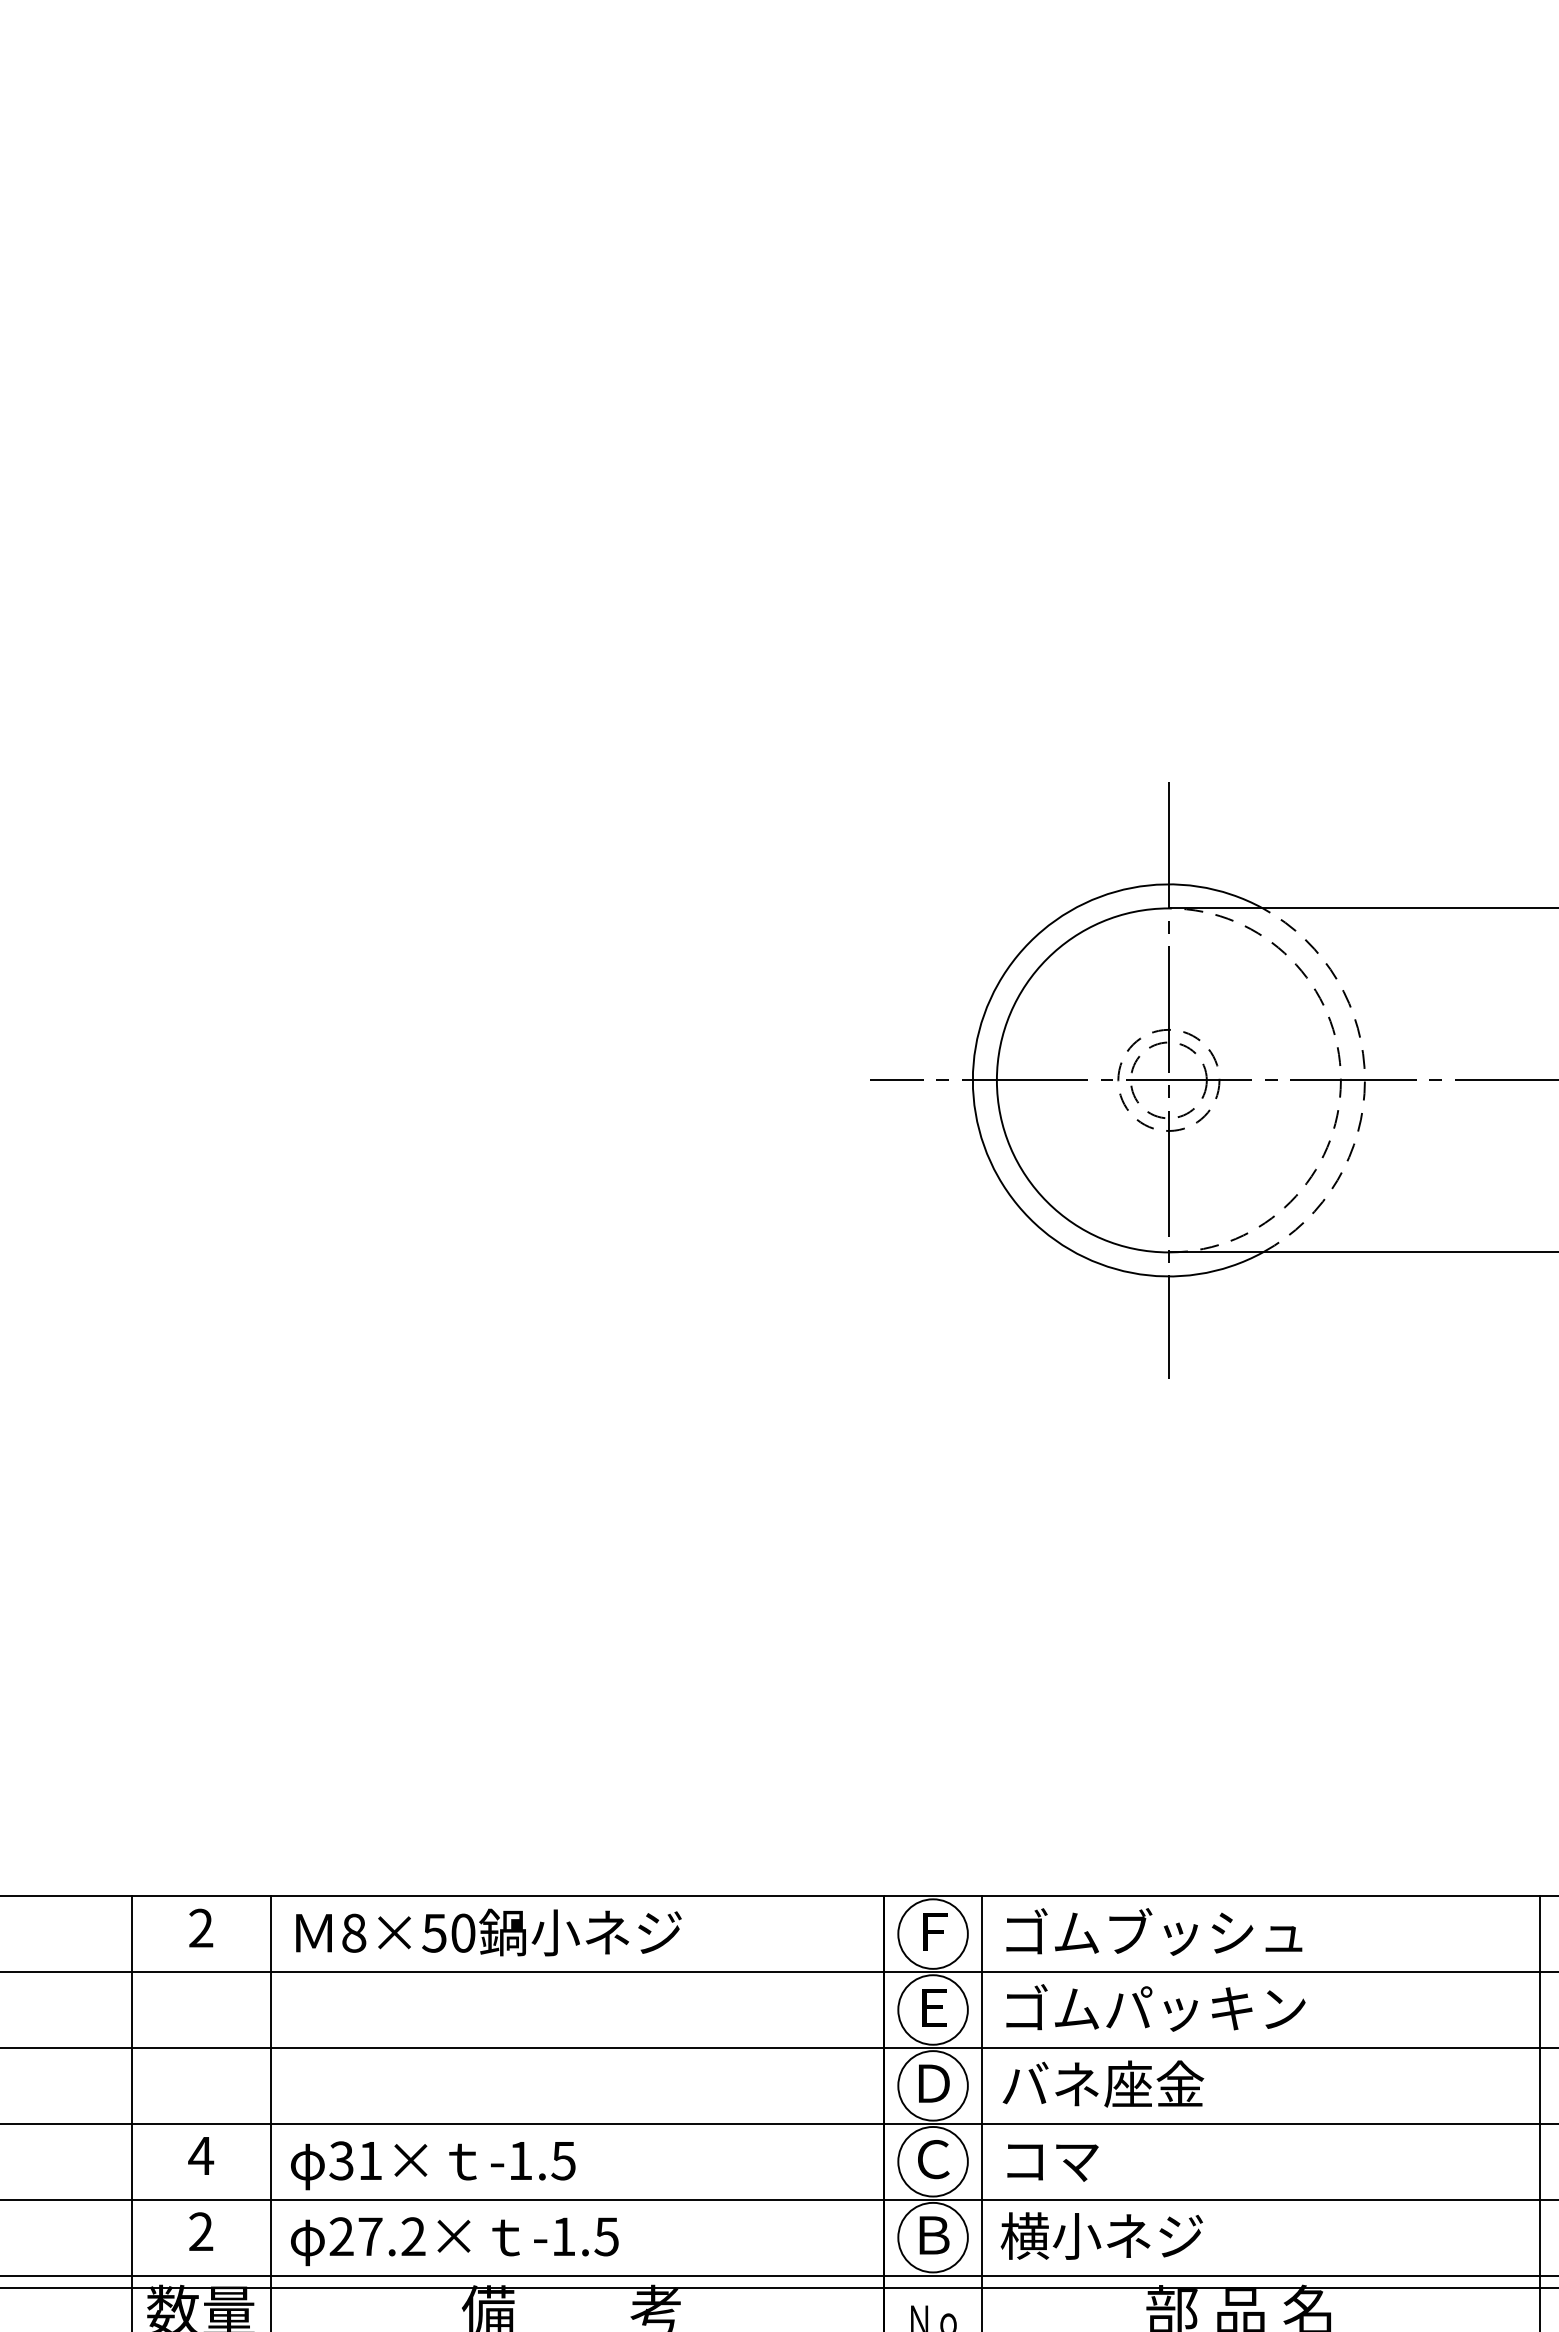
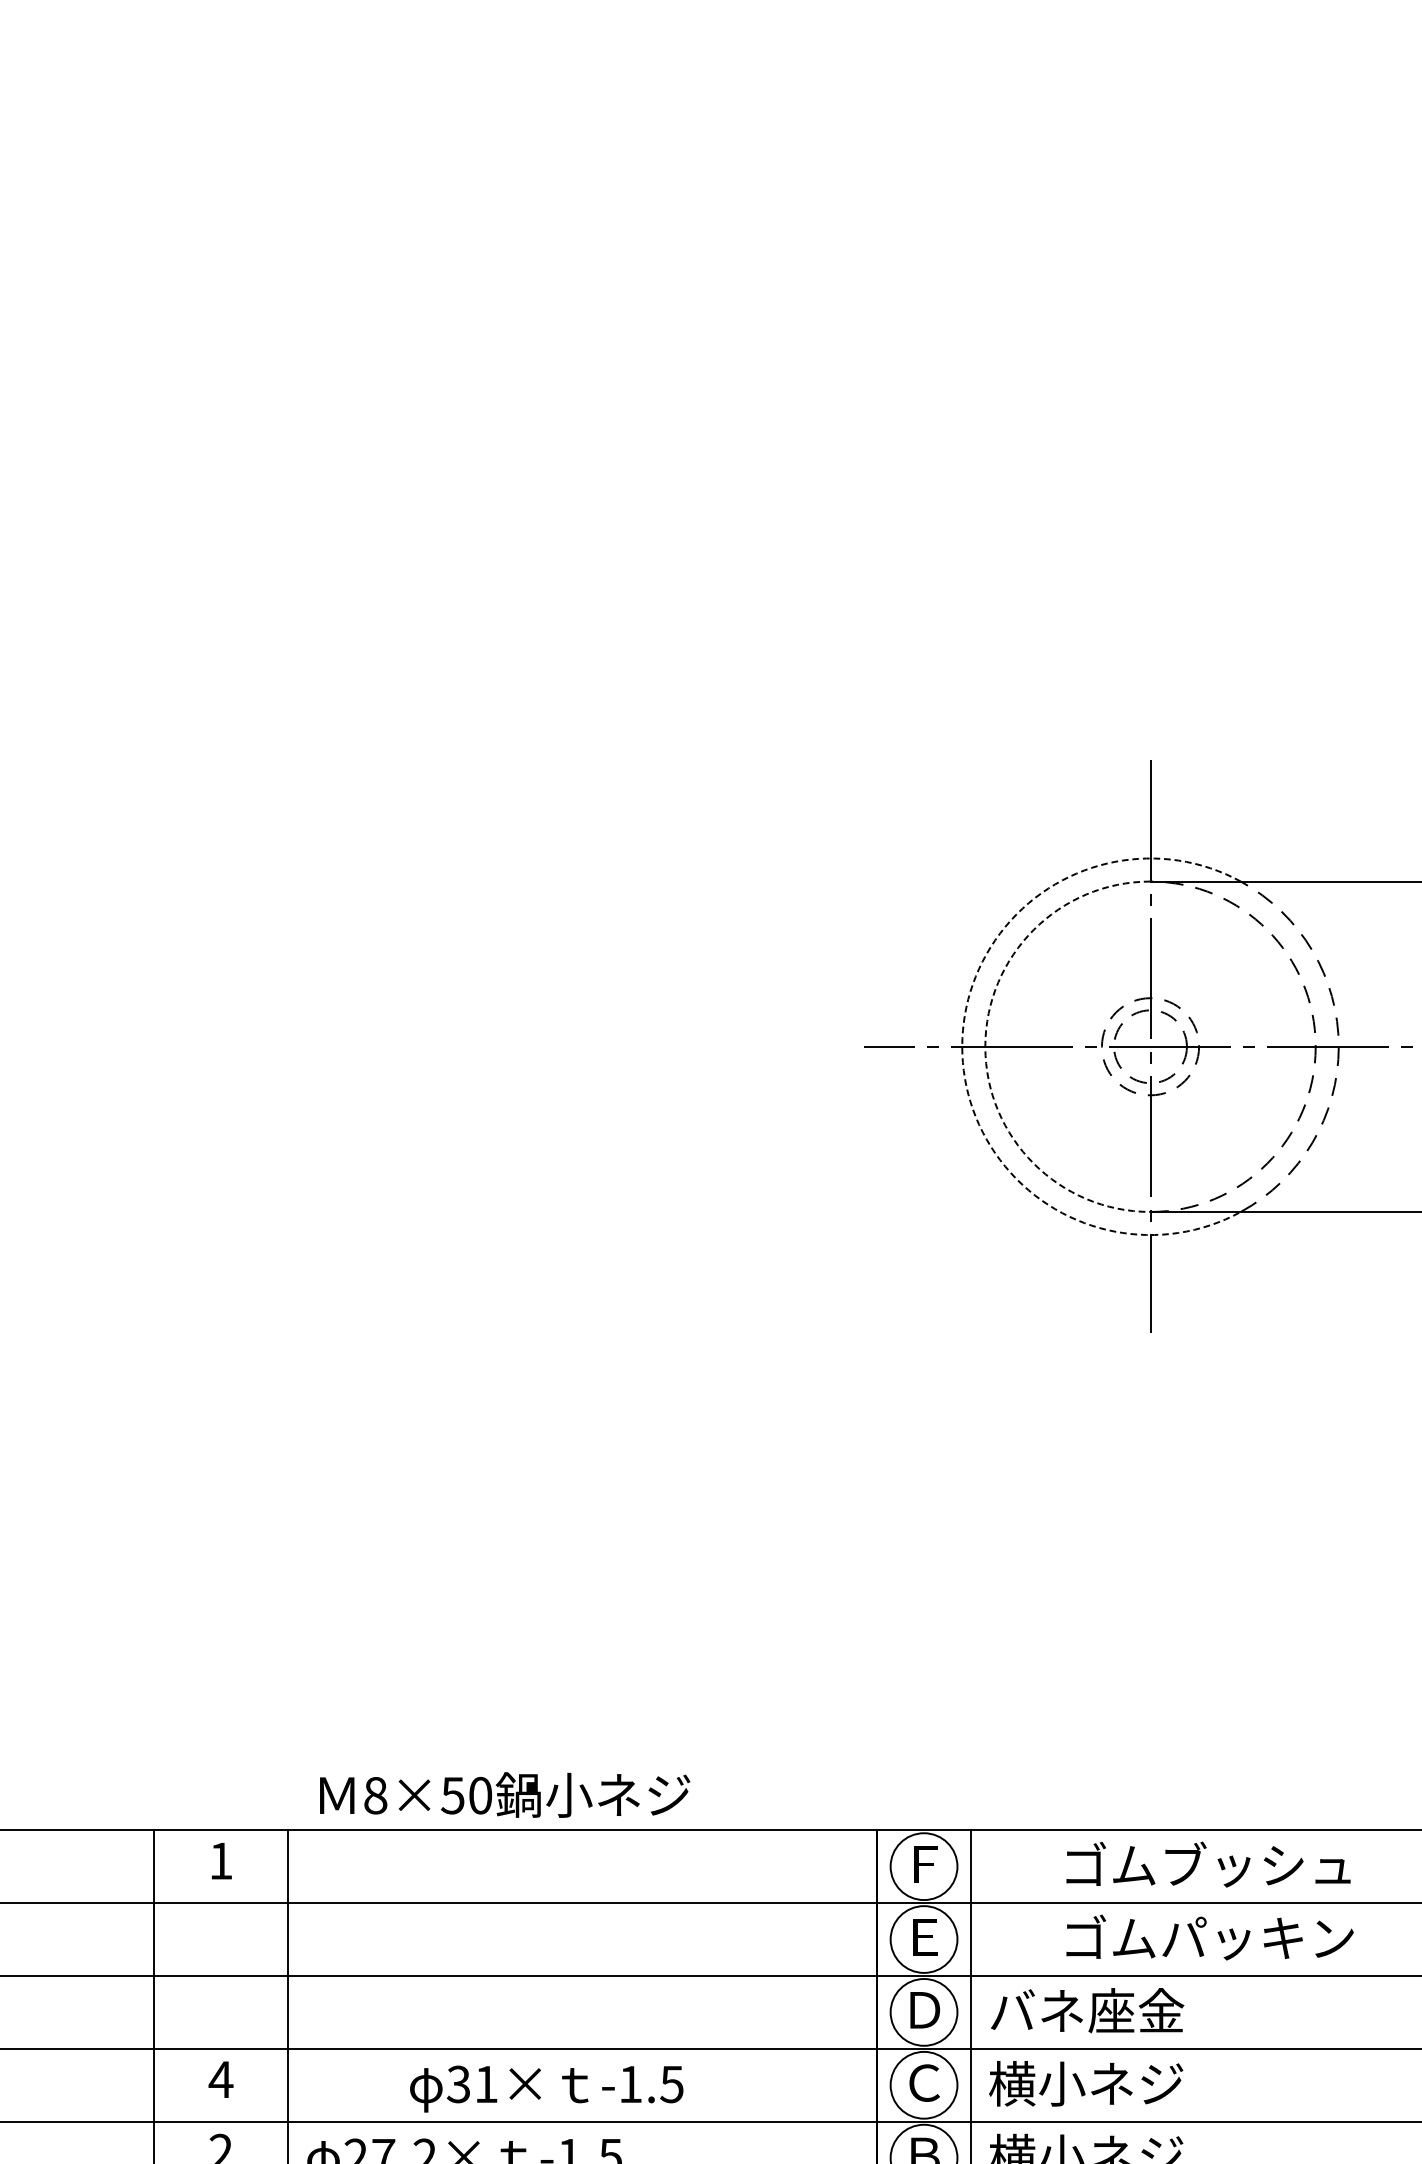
arc: (972, 1080) -> (961, 1046), solid -> dashed
arc: (996, 1080) -> (984, 1046), solid -> dashed
text: (201, 1927) -> (221, 1860), 2 -> 1
text: (1154, 1931) -> (1208, 1864), moved
text: (488, 1932) -> (504, 1794), moved
text: (1155, 2007) -> (1209, 1937), moved
text: (1101, 2159) -> (1085, 2083), コマ -> 横小ネジ
text: (433, 2165) -> (546, 2088), moved

